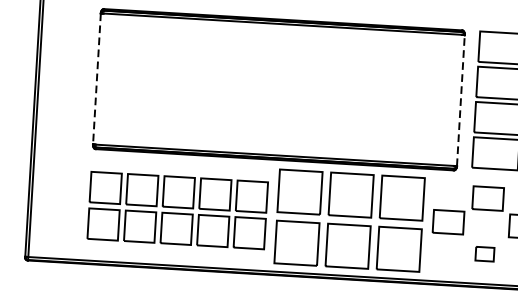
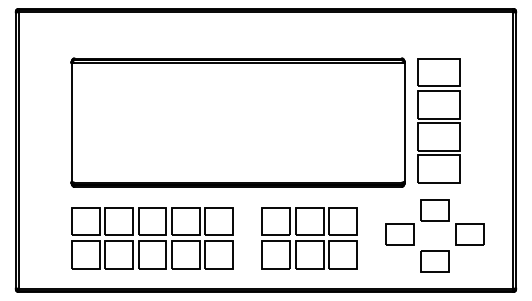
line: (96, 78) -> (71, 122), dashed -> solid
line: (460, 100) -> (404, 122), dashed -> solid
part: (349, 221) -> (309, 238), size x0.71
part: (484, 254) -> (434, 261), size x1.67

